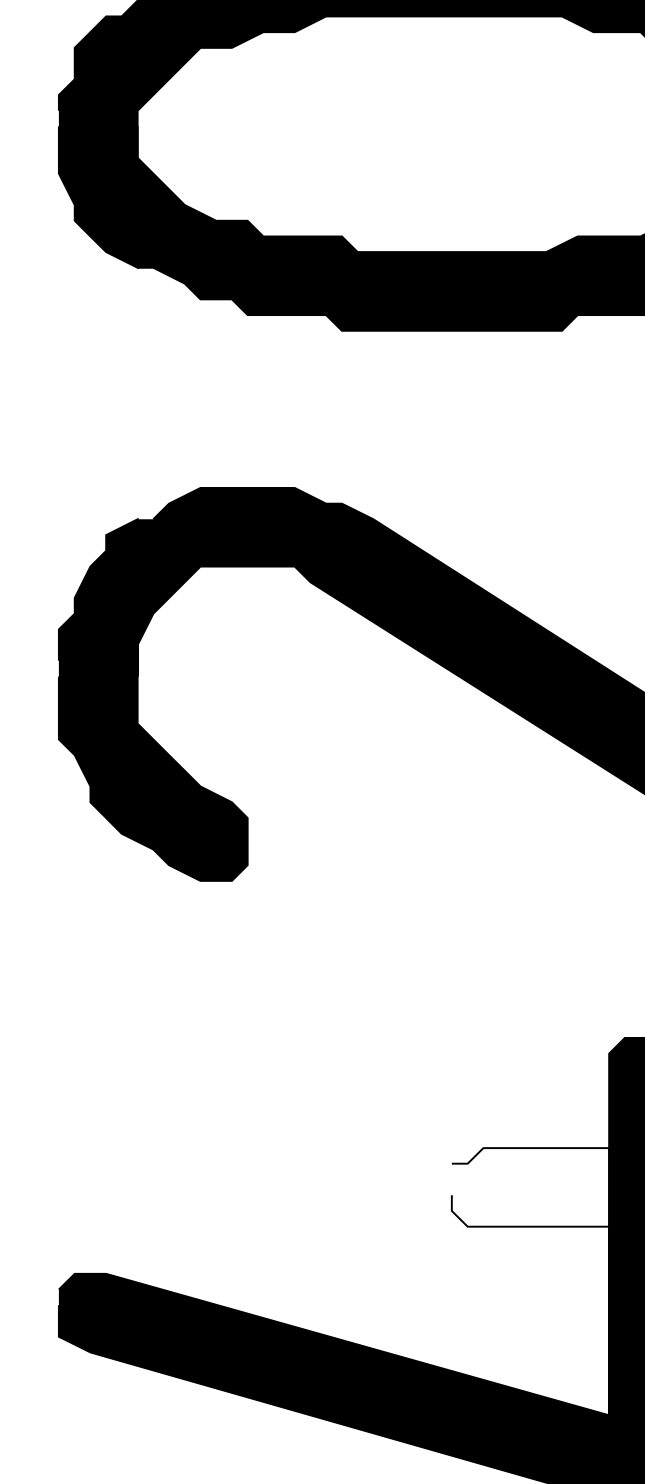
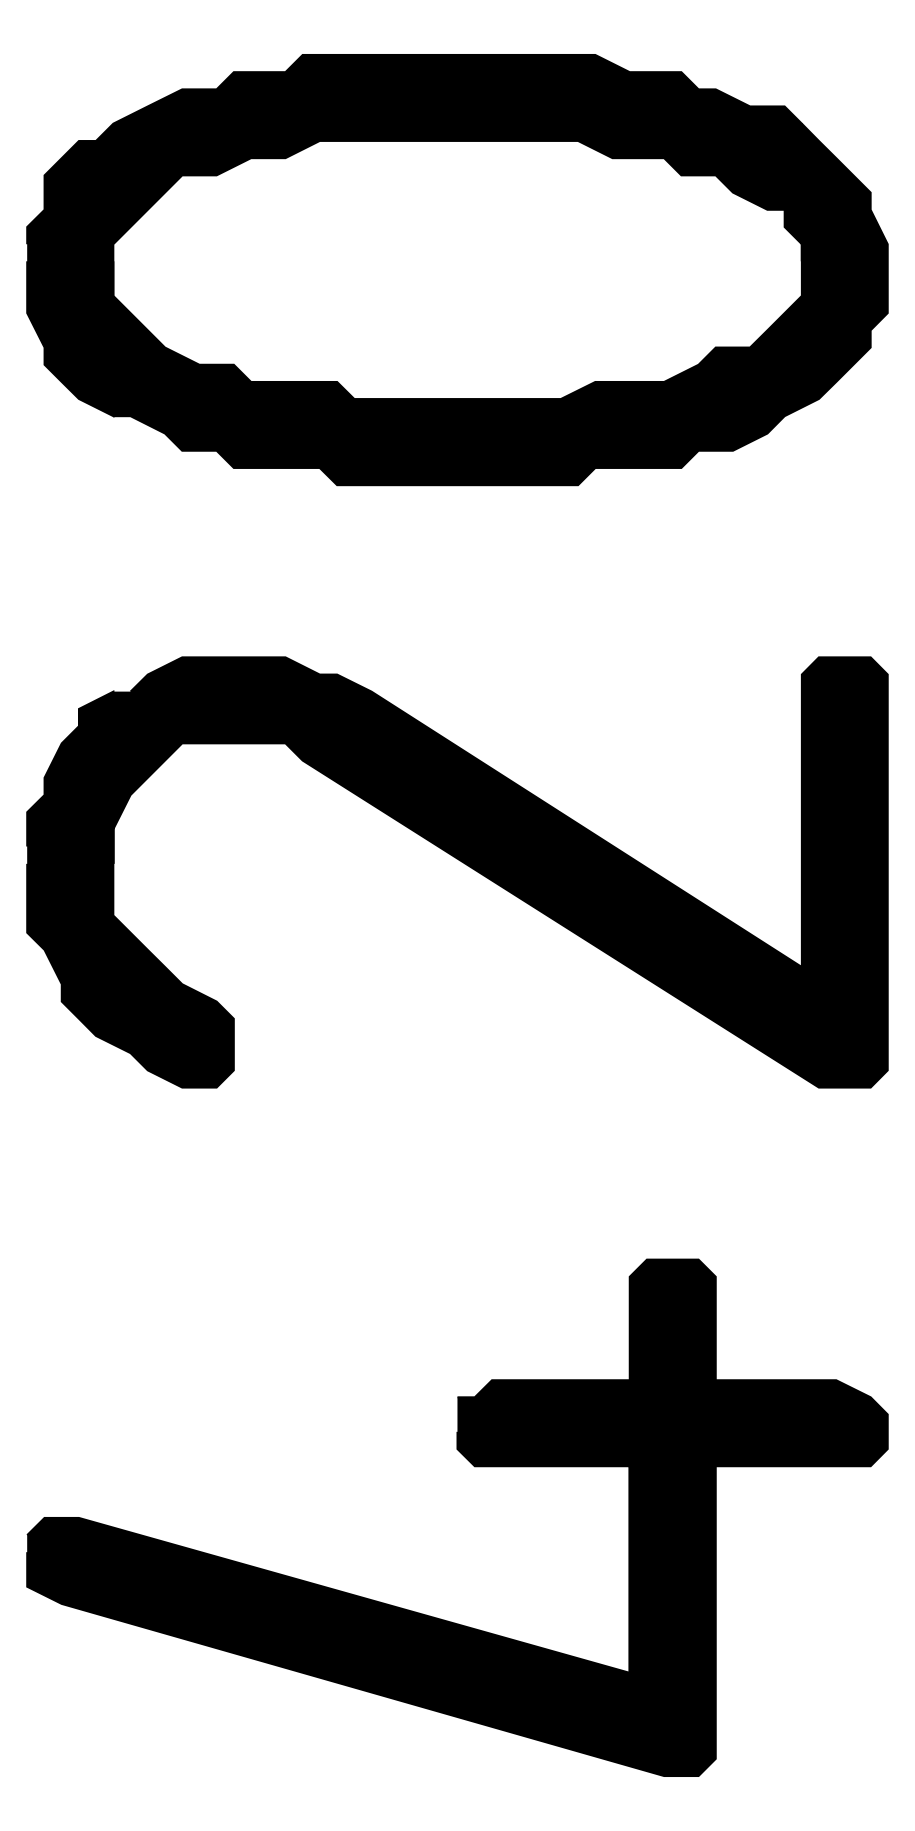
fill: (530, 1281) -> (543, 1526), added

